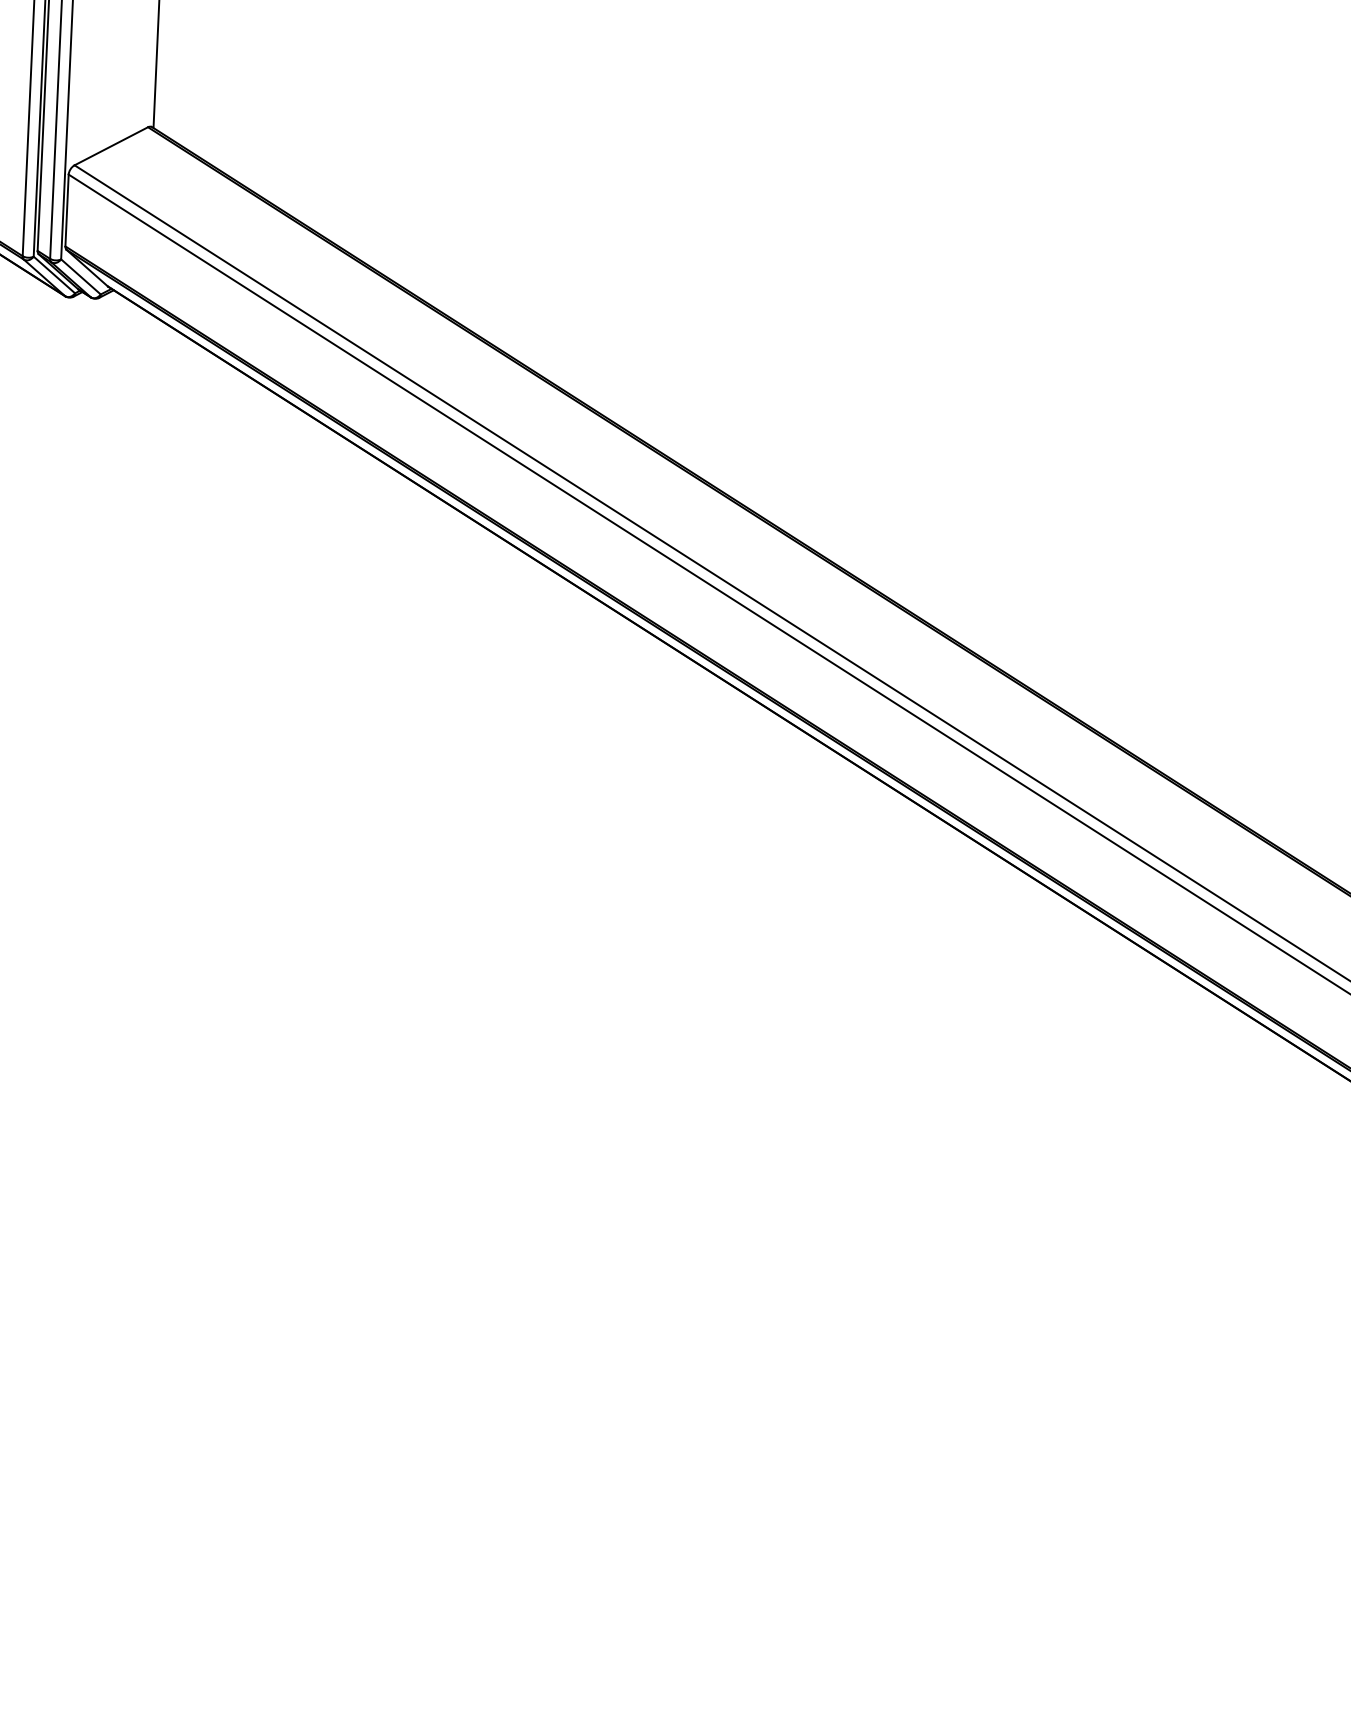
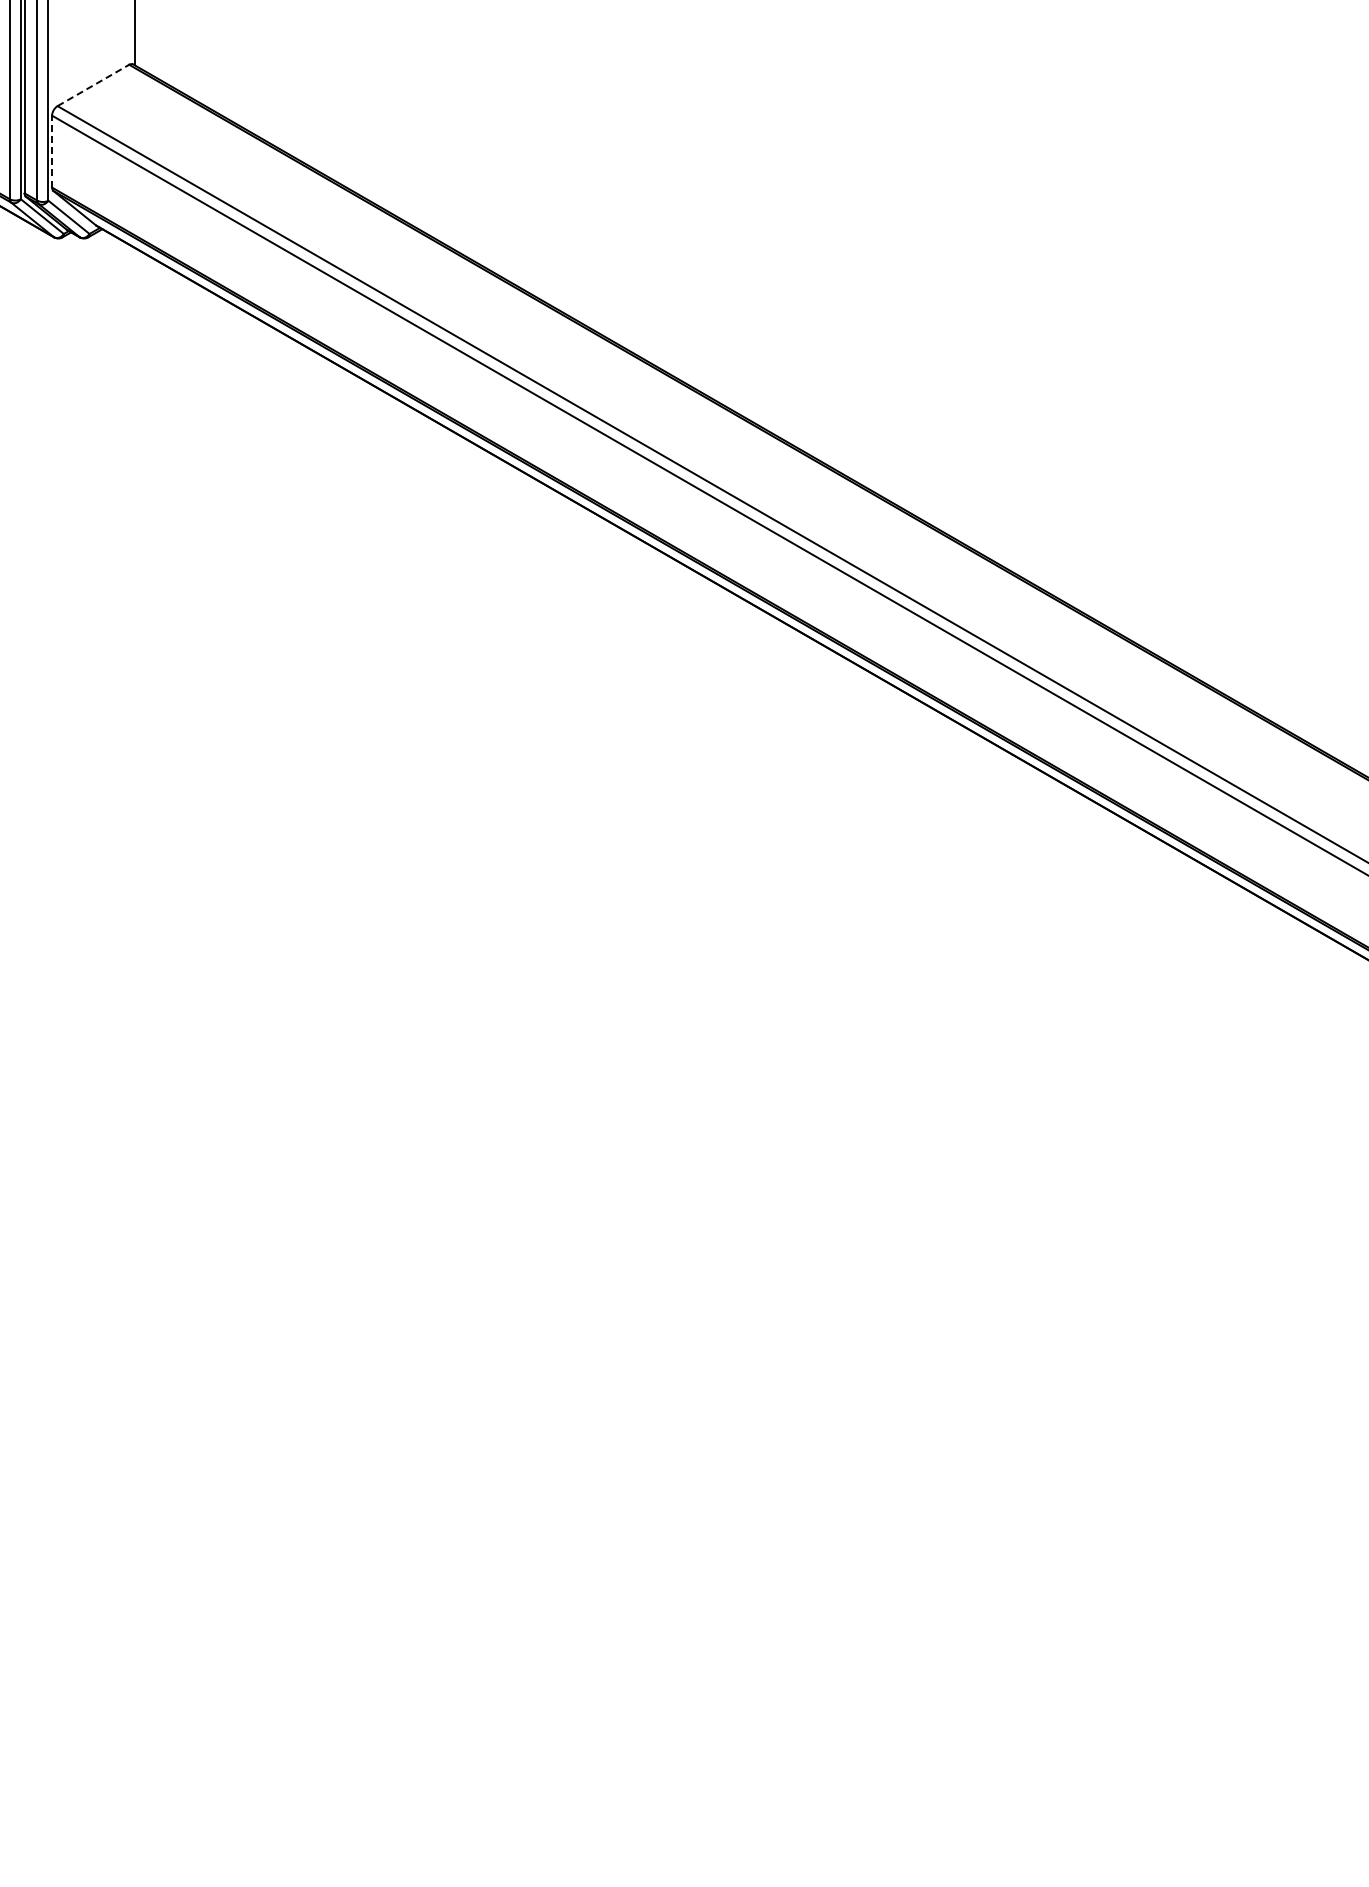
line: (111, 146) -> (93, 85), solid -> dashed
line: (67, 210) -> (52, 151), solid -> dashed

